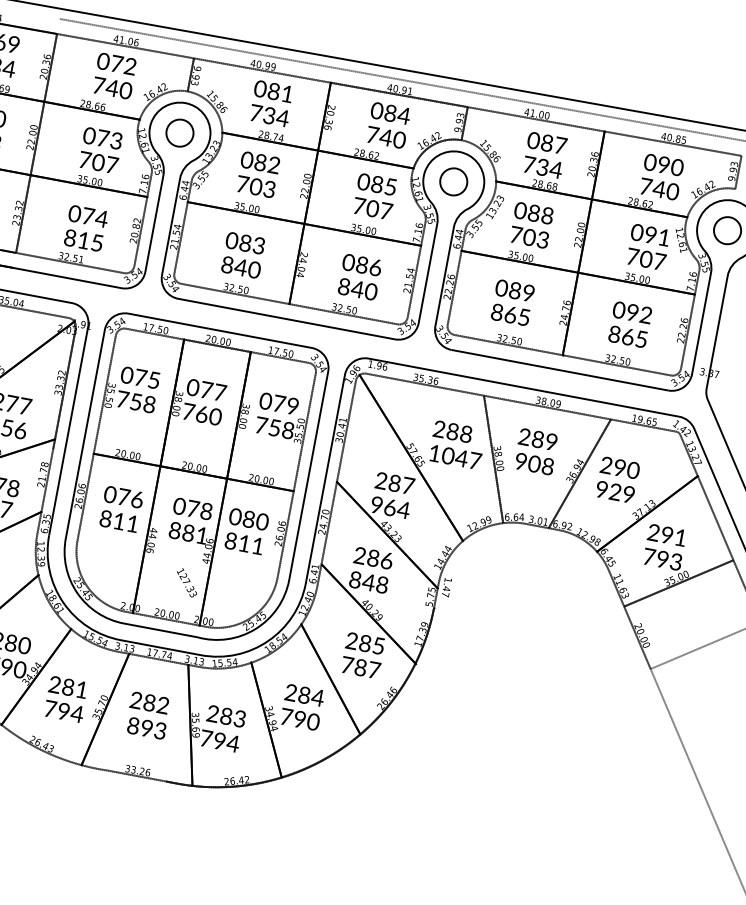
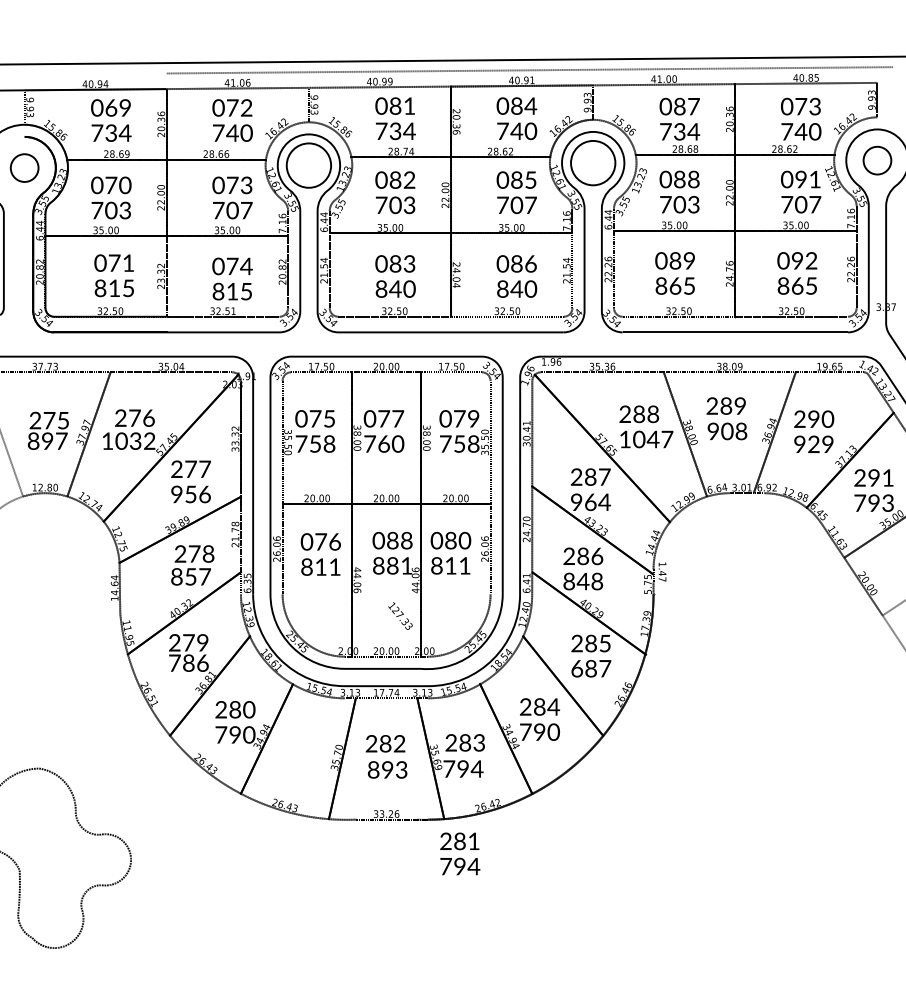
circle: (179, 132) -> (308, 165), size x1.6
text: (670, 166) -> (808, 106), 090 -> 073
circle: (453, 182) -> (593, 163), size x1.6
text: (192, 508) -> (392, 540), 078 -> 088
text: (347, 665) -> (577, 668), 787 -> 687
text: (66, 699) -> (460, 853), moved

